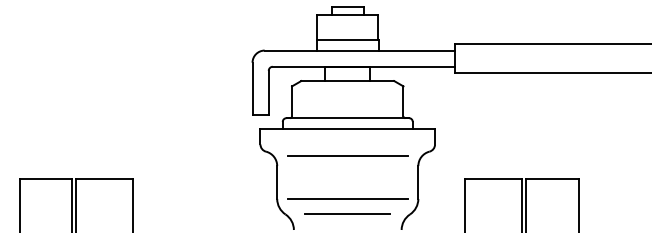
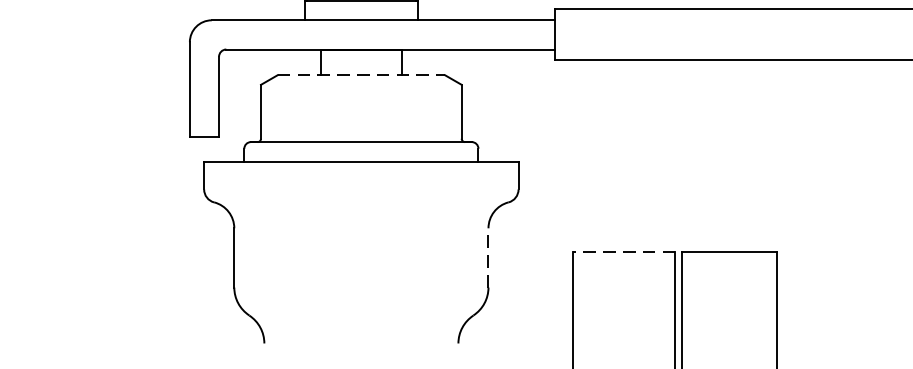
line: (348, 81) -> (362, 76), solid -> dashed
line: (347, 156) -> (360, 211), removed
line: (493, 179) -> (623, 252), solid -> dashed
line: (418, 182) -> (488, 257), solid -> dashed
line: (347, 198) -> (360, 286), removed
line: (347, 213) -> (360, 313), removed

